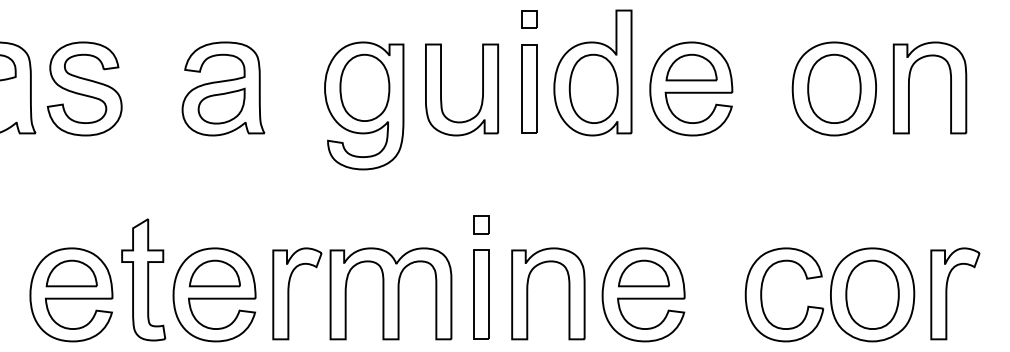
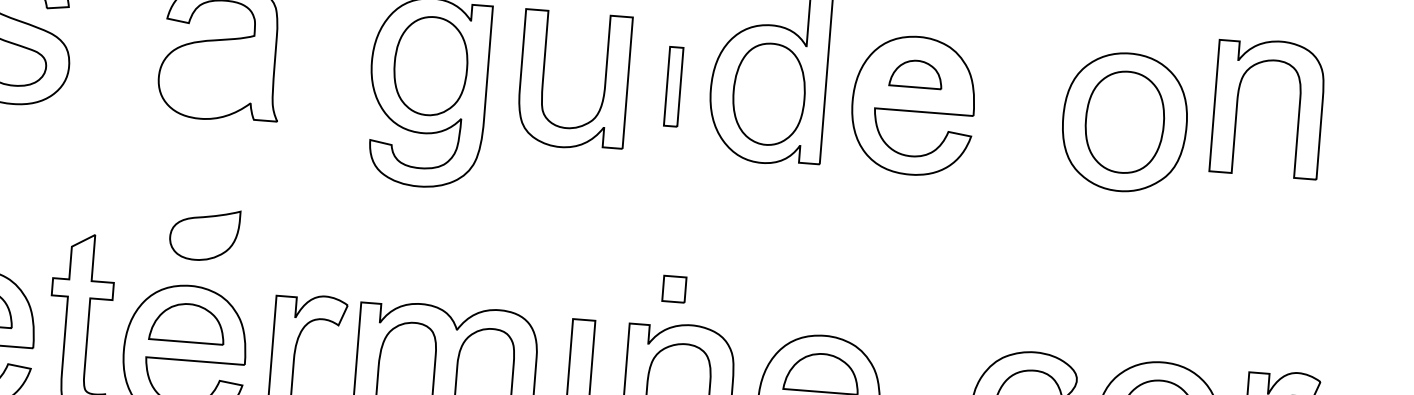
part: (691, 67) -> (916, 73), size x0.7
part: (909, 87) -> (1237, 105), moved
part: (529, 88) -> (674, 86), size x0.6
part: (221, 105) -> (204, 233), moved
part: (481, 224) -> (674, 288), moved

